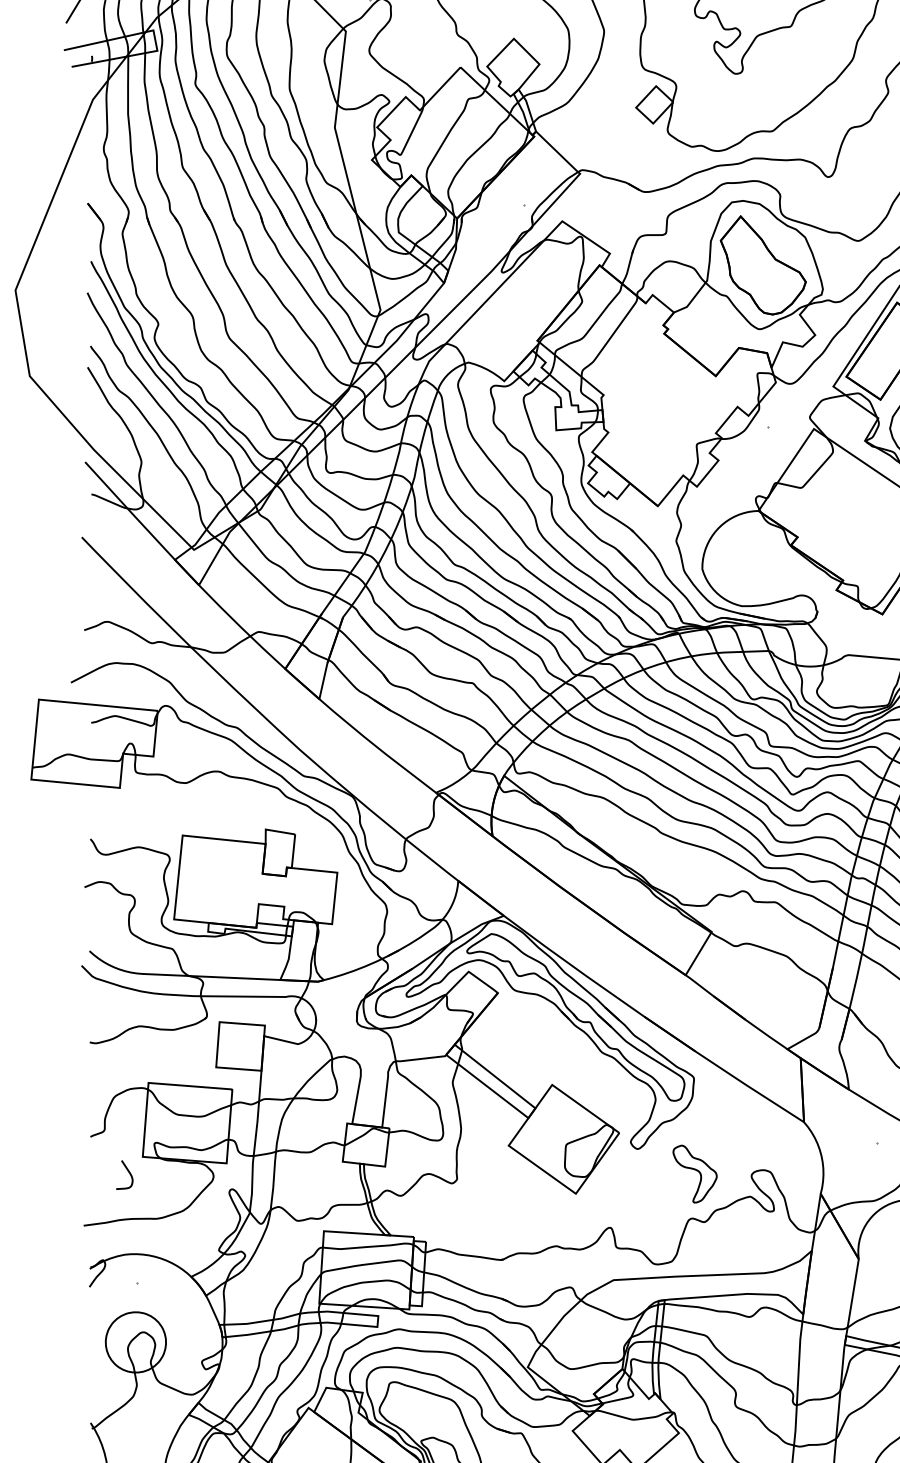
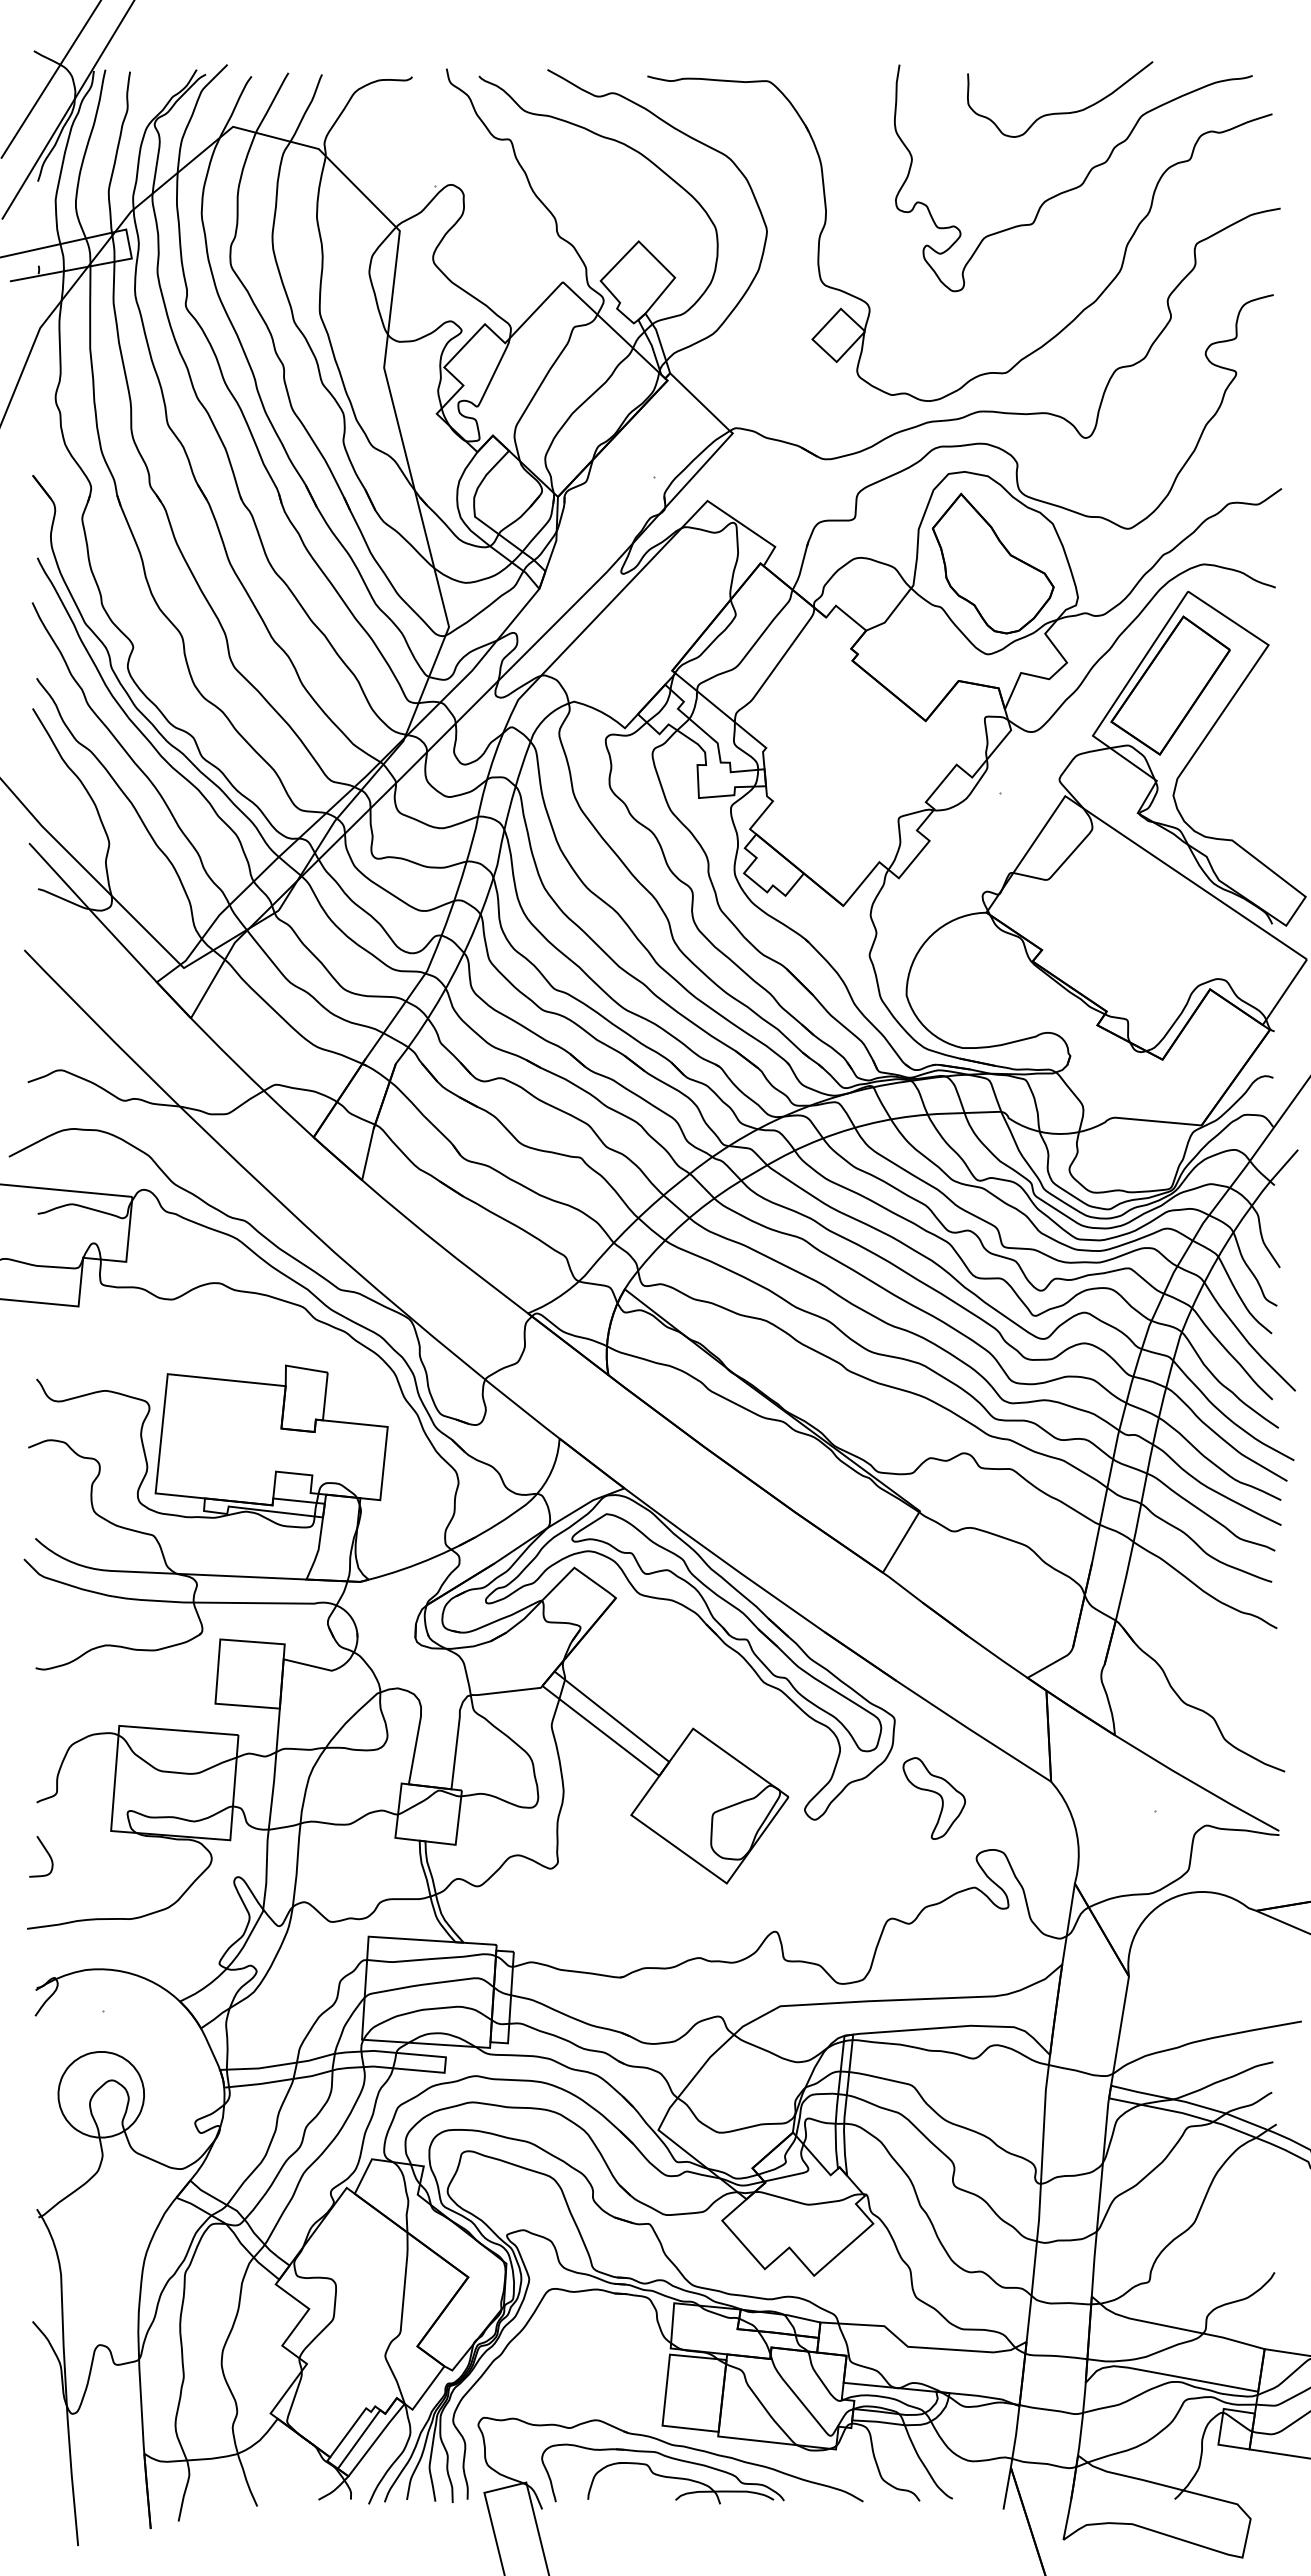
curve: (129, 1173) -> (47, 1854), moved
part: (695, 1174) -> (934, 1798), moved

